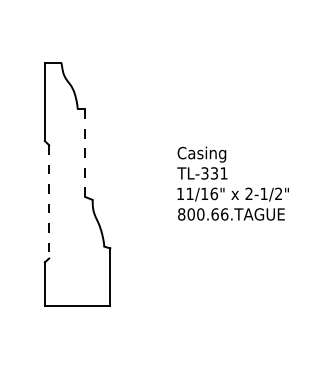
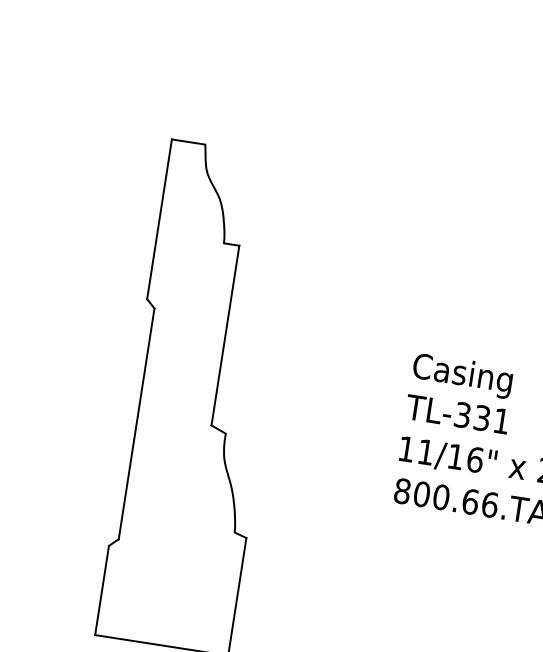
line: (85, 152) -> (226, 334), dashed -> solid
line: (49, 201) -> (137, 423), dashed -> solid

